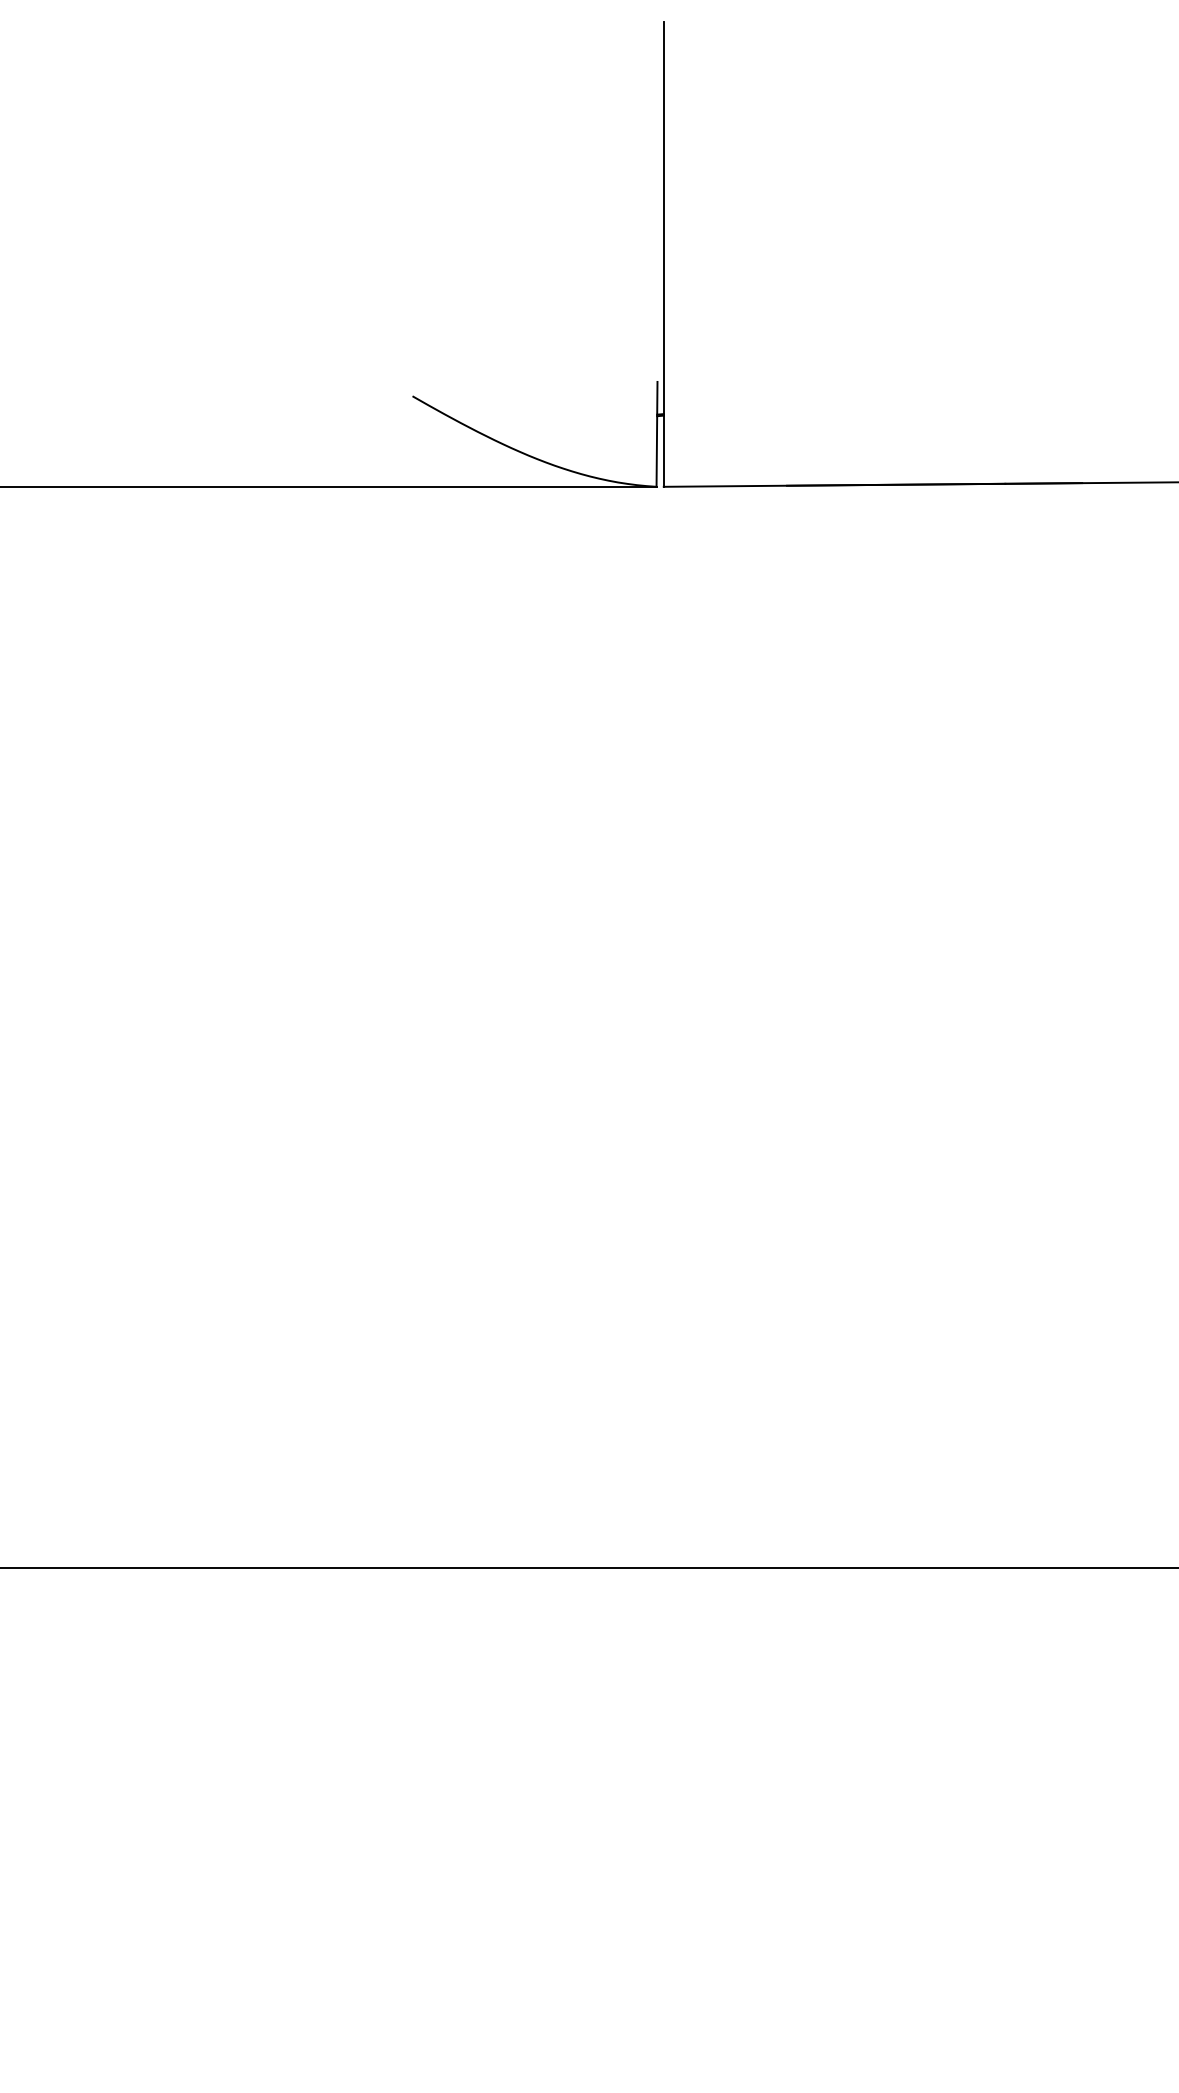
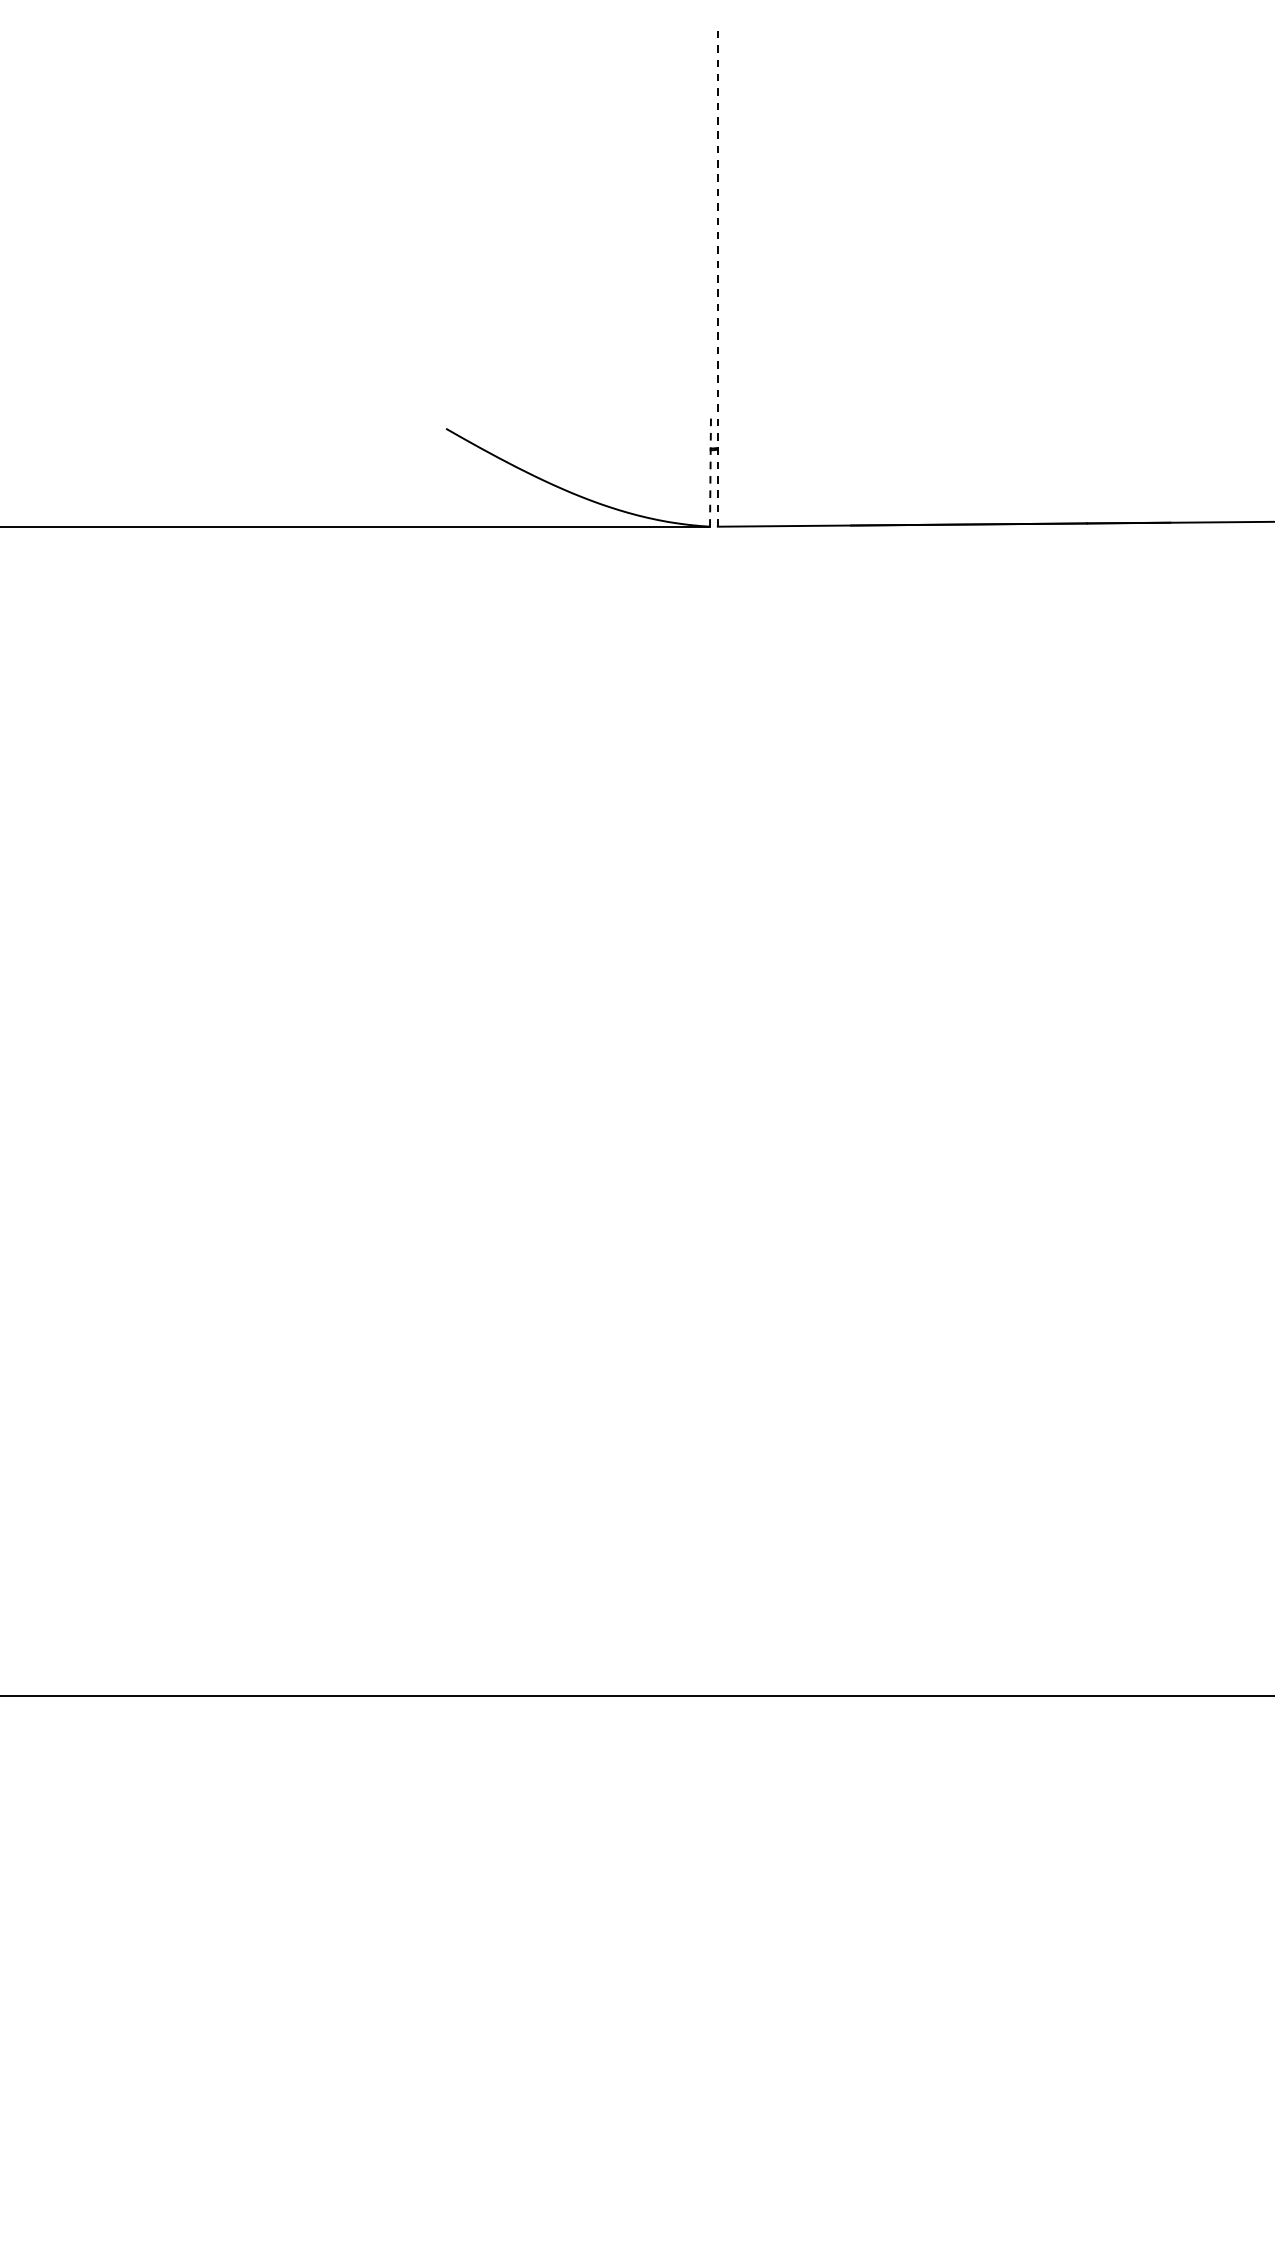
line: (663, 253) -> (717, 274), solid -> dashed
line: (657, 433) -> (711, 469), solid -> dashed

